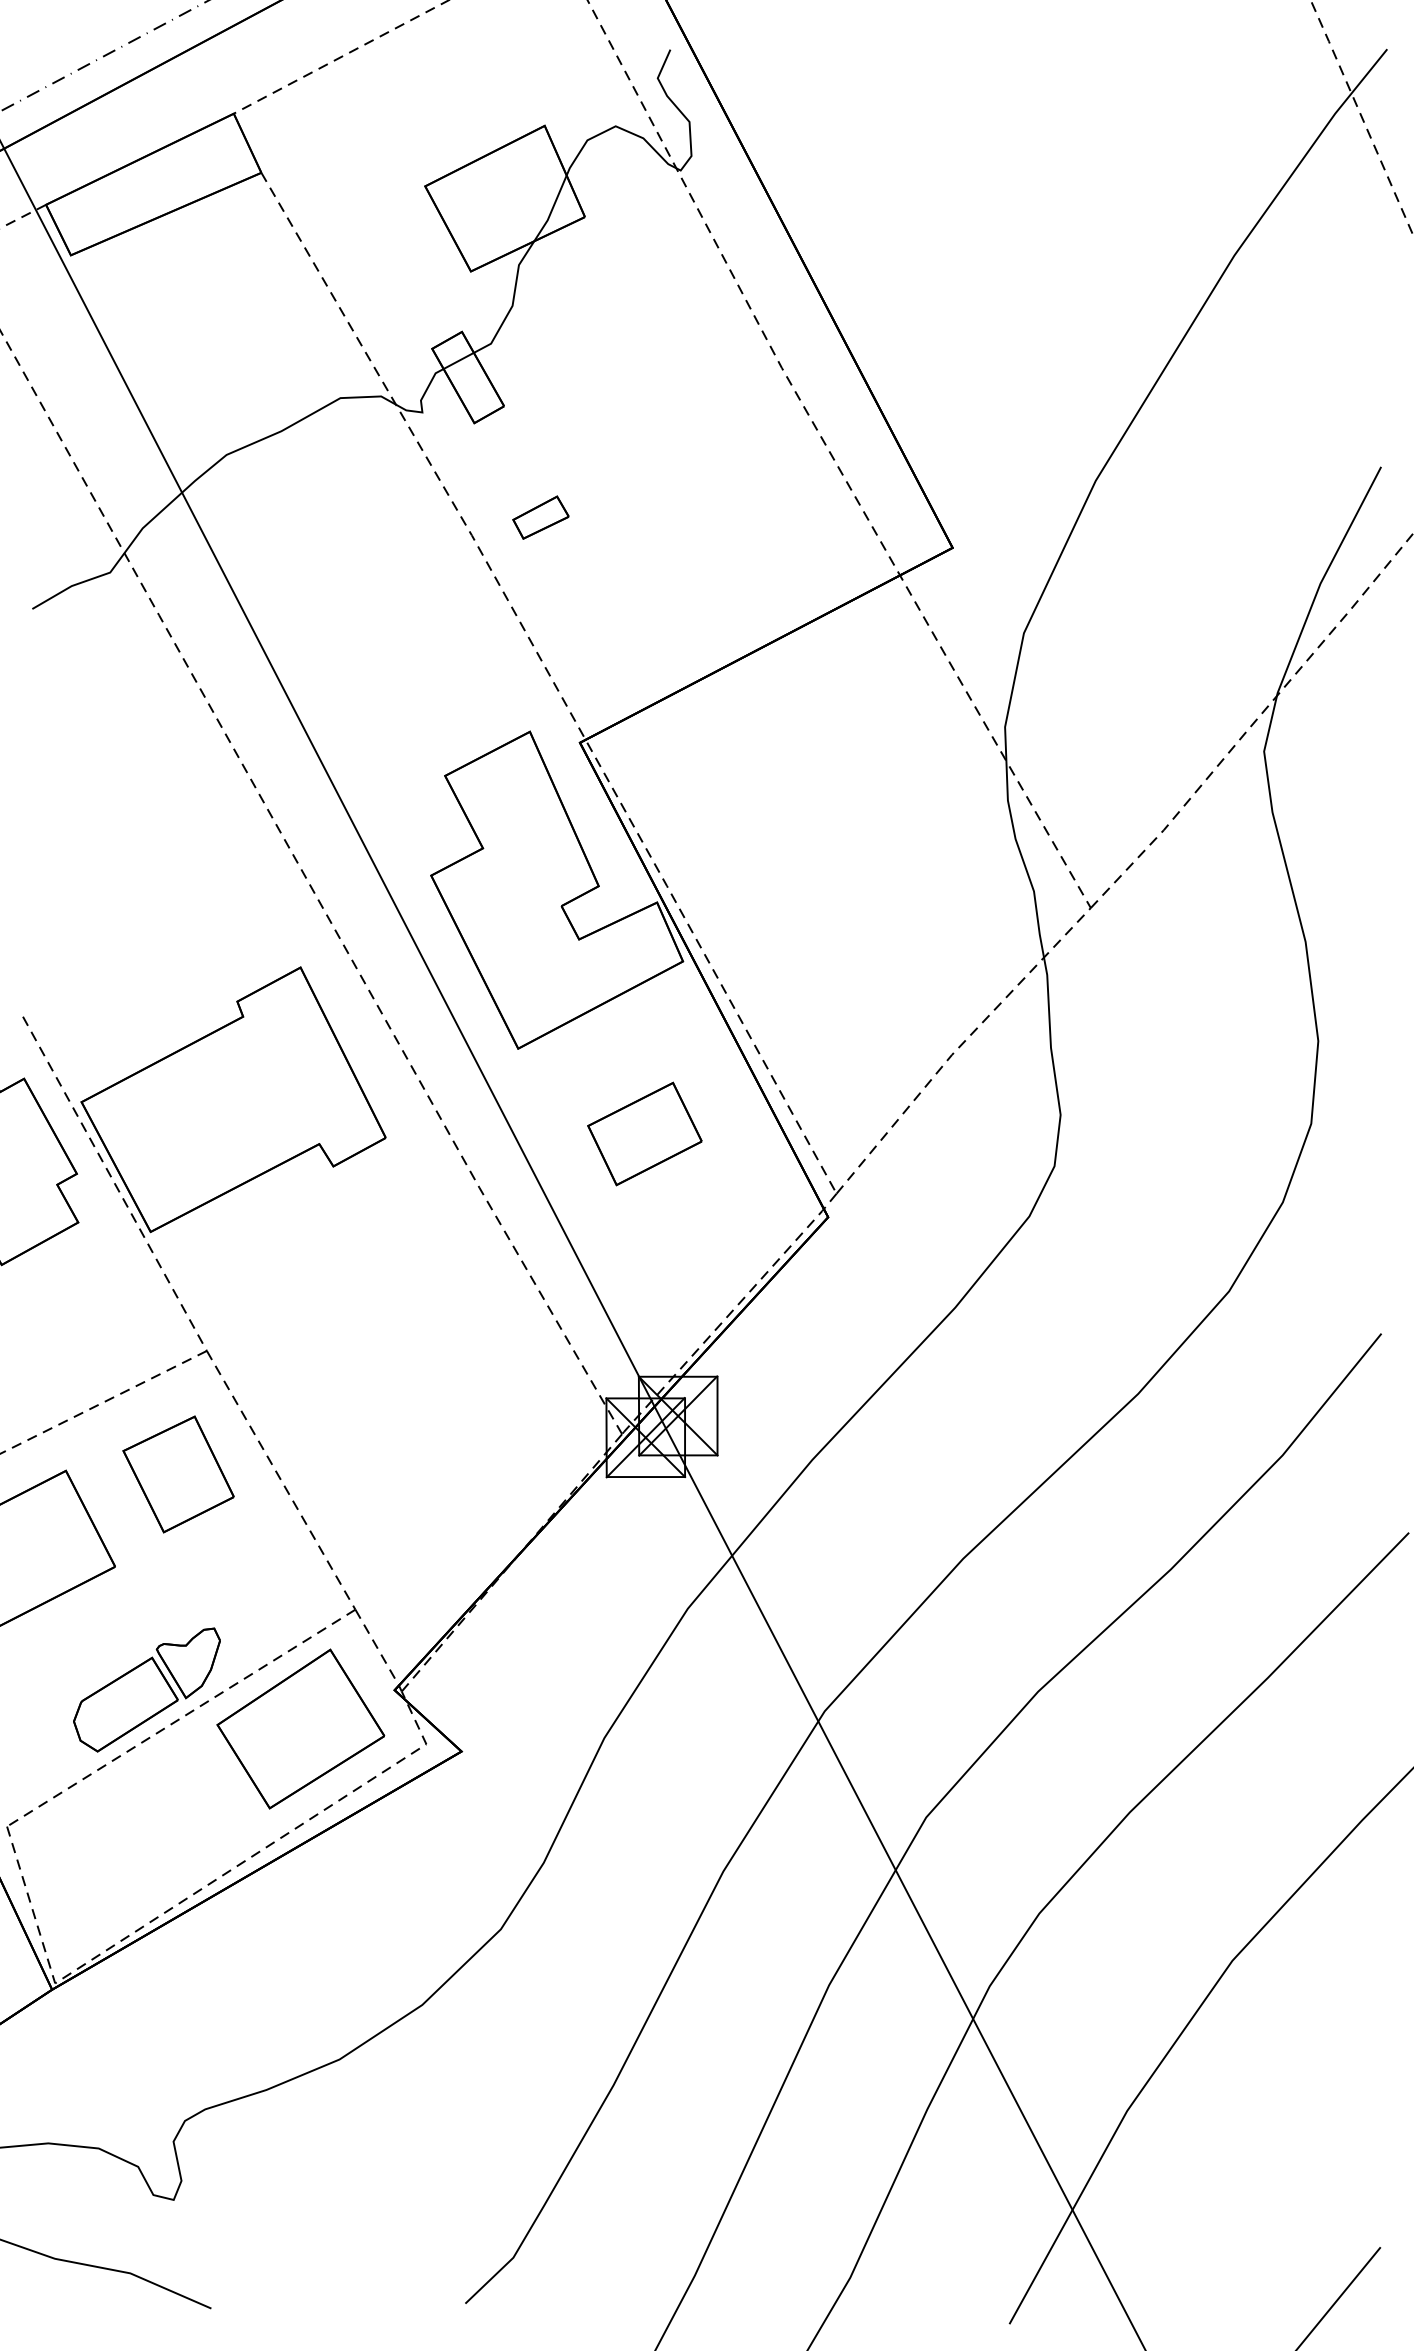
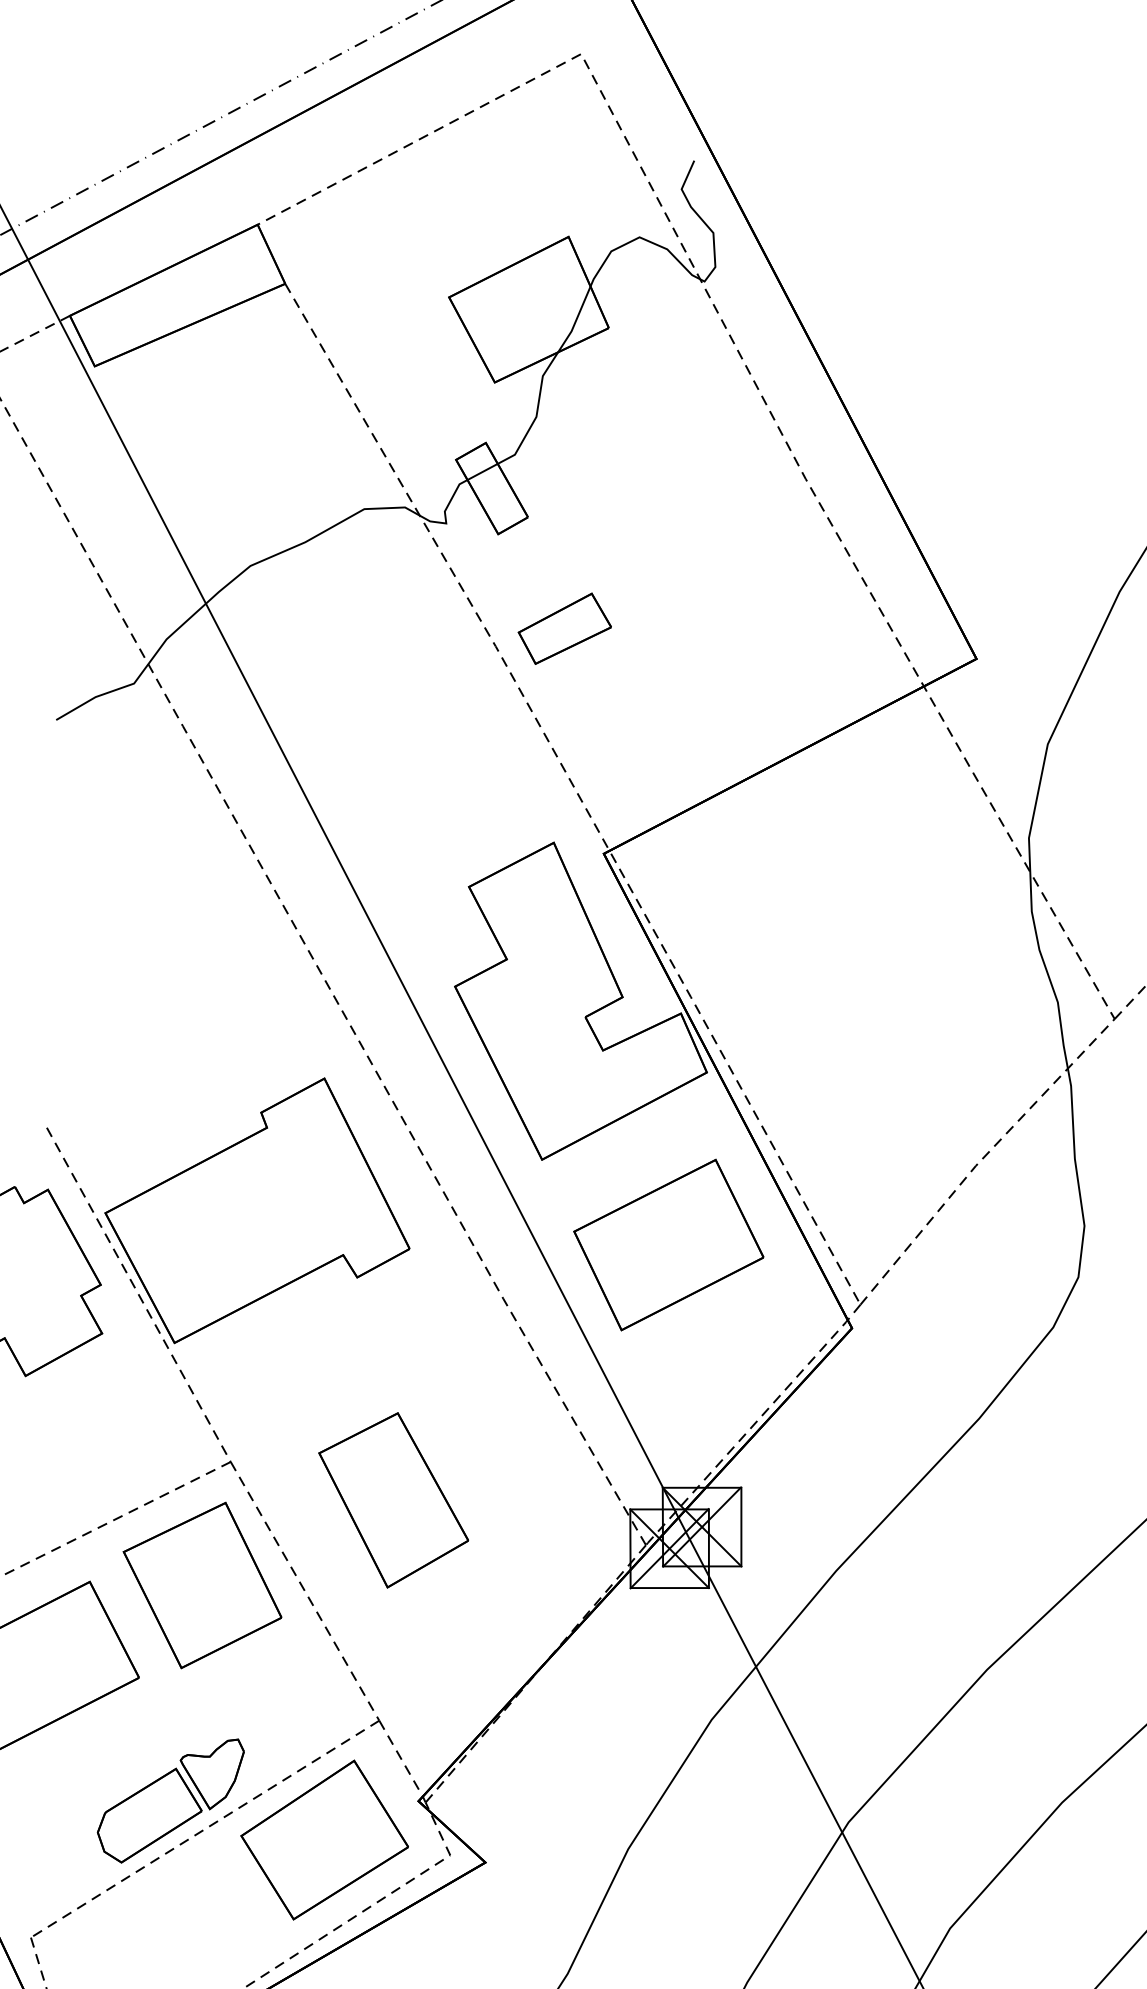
part: (540, 517) -> (564, 628), size x1.67
part: (644, 1133) -> (668, 1244), size x1.67
part: (369, 1389) -> (393, 1500), added
part: (178, 1474) -> (202, 1585), size x1.43

